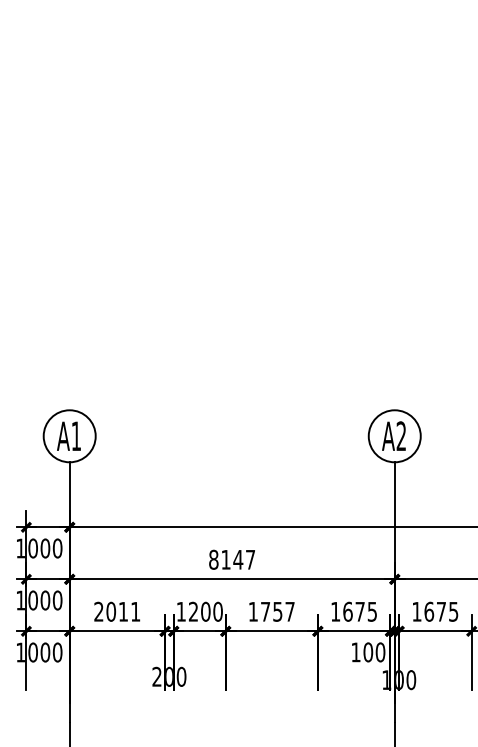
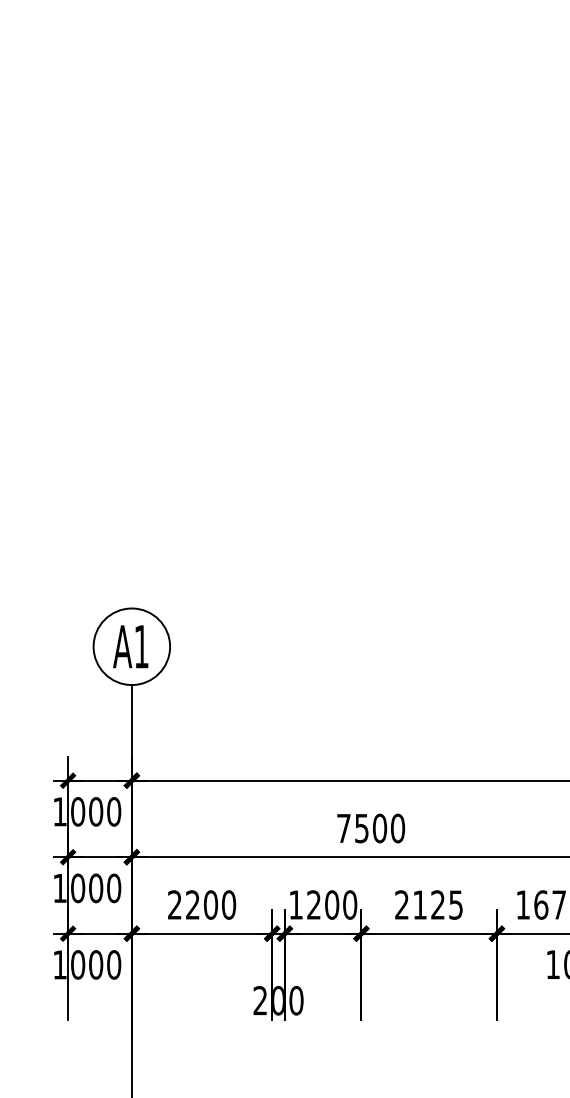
text: (232, 559) -> (371, 828), 8147 -> 7500
text: (123, 611) -> (210, 904), 2011 -> 2200
text: (271, 611) -> (428, 904), 1757 -> 2125

